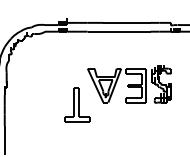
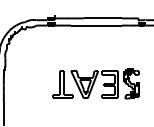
part: (129, 84) -> (104, 83), moved

